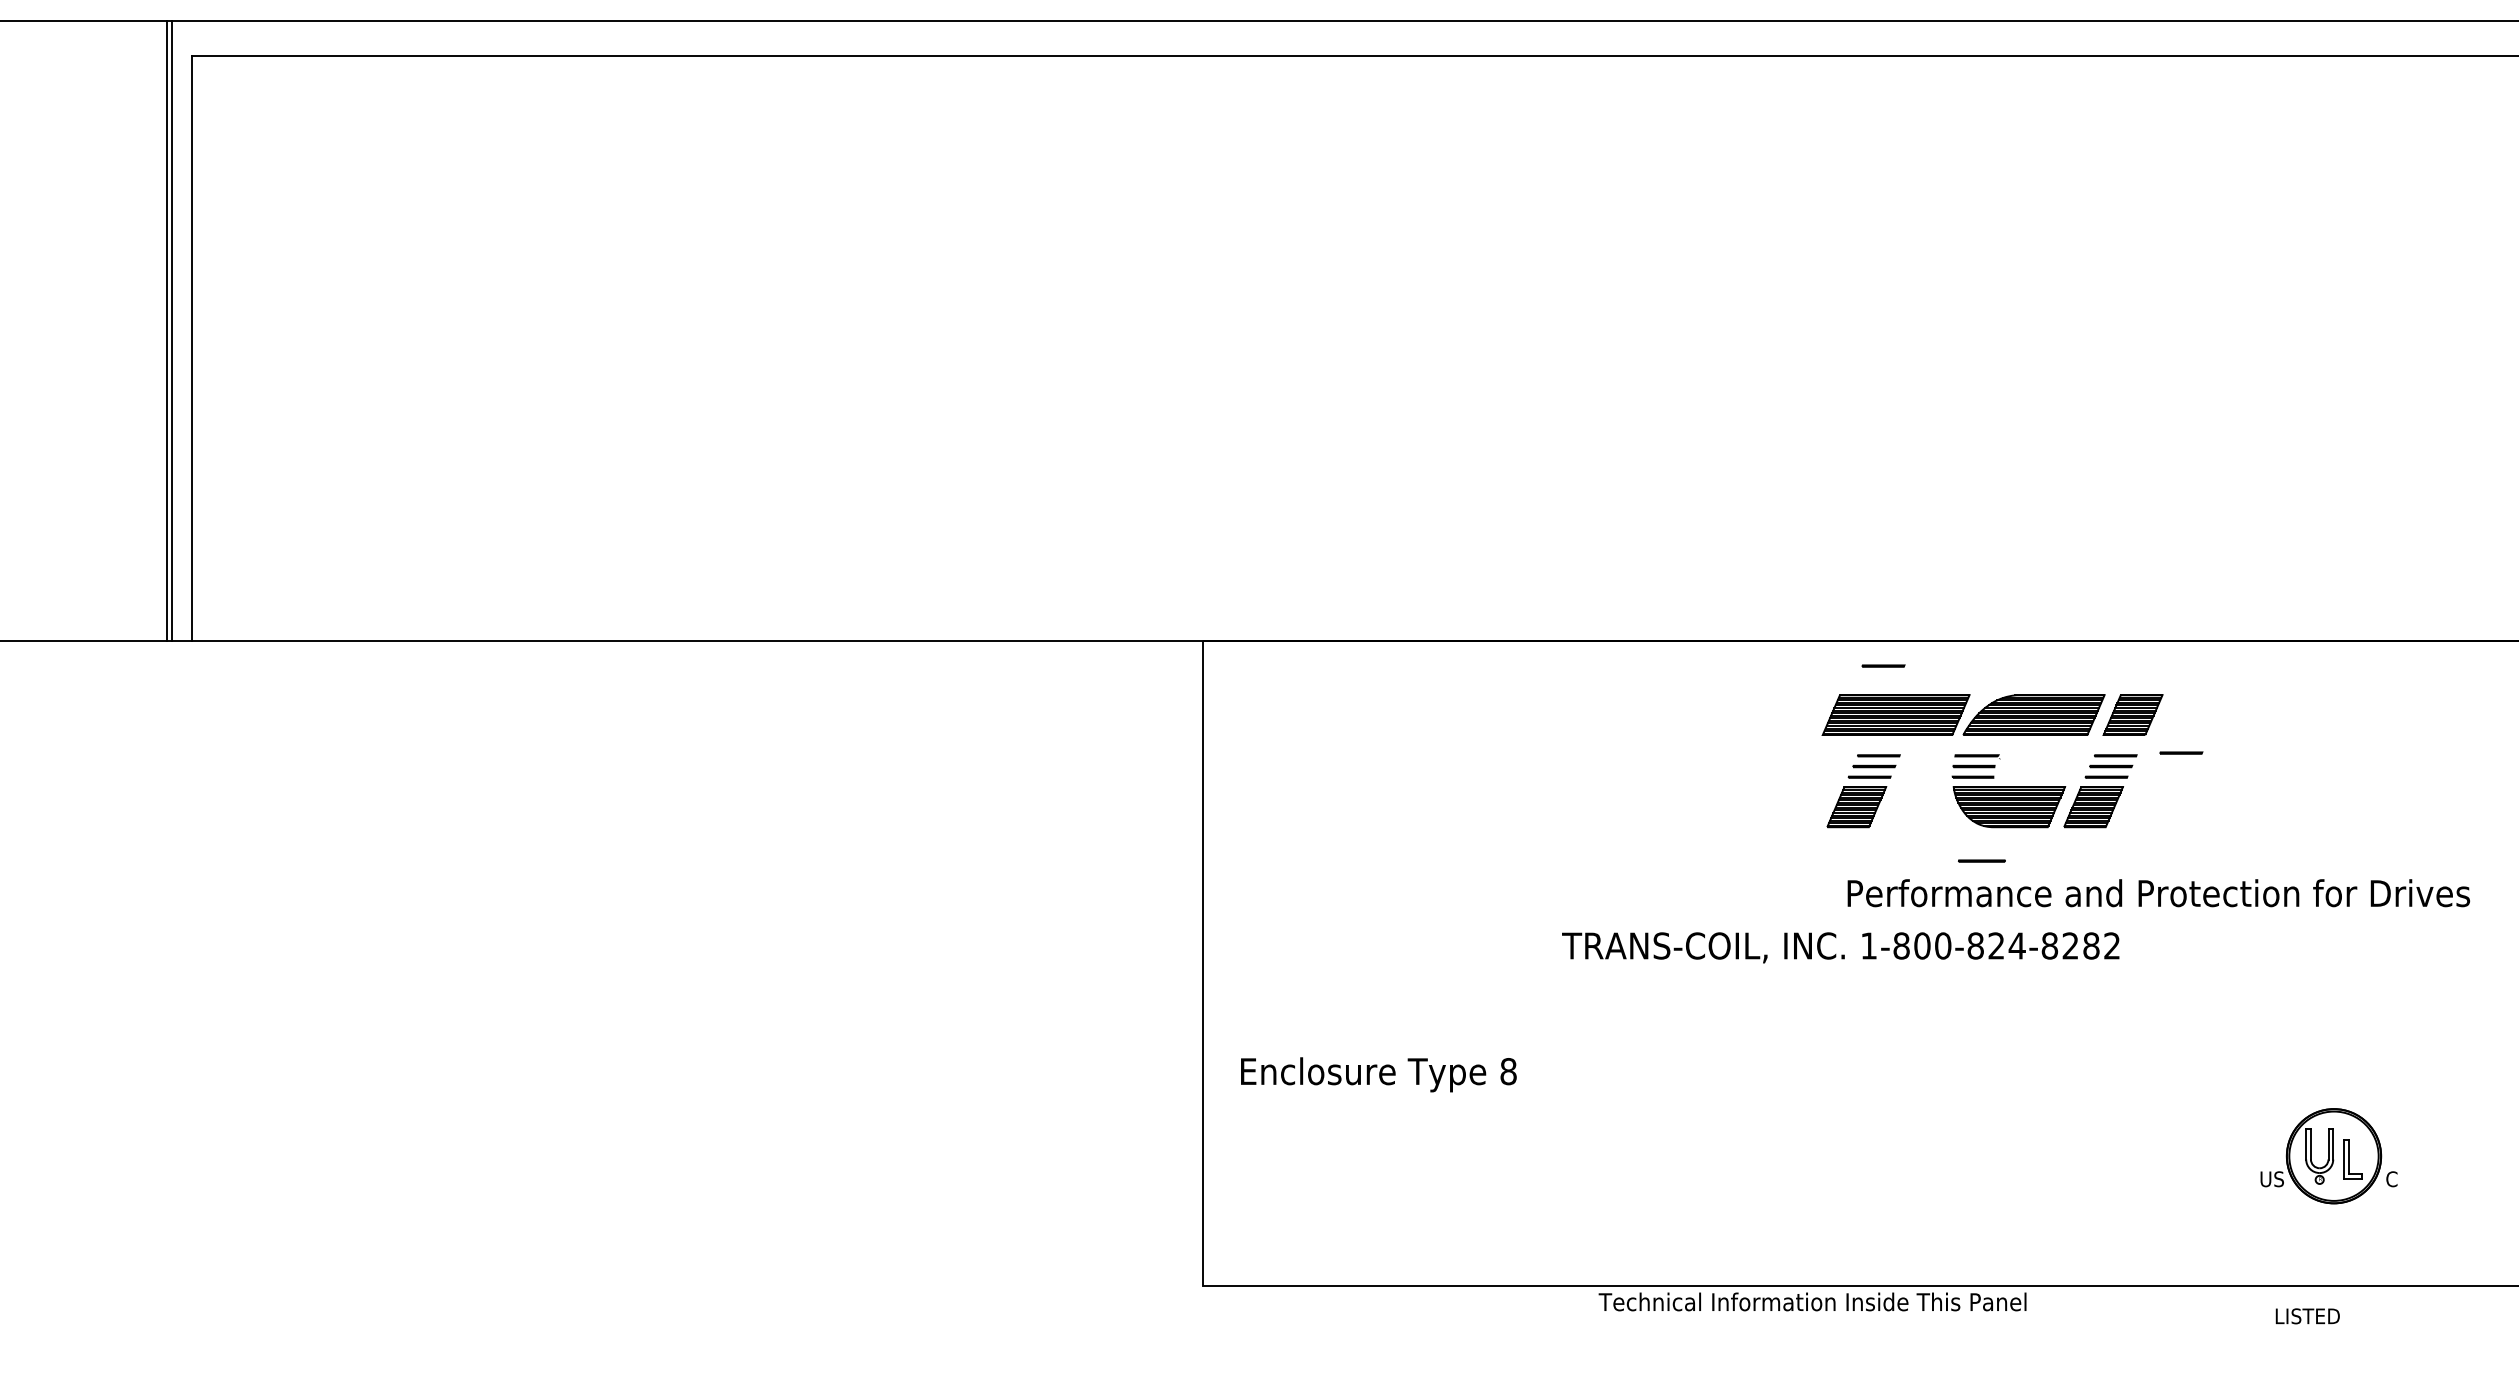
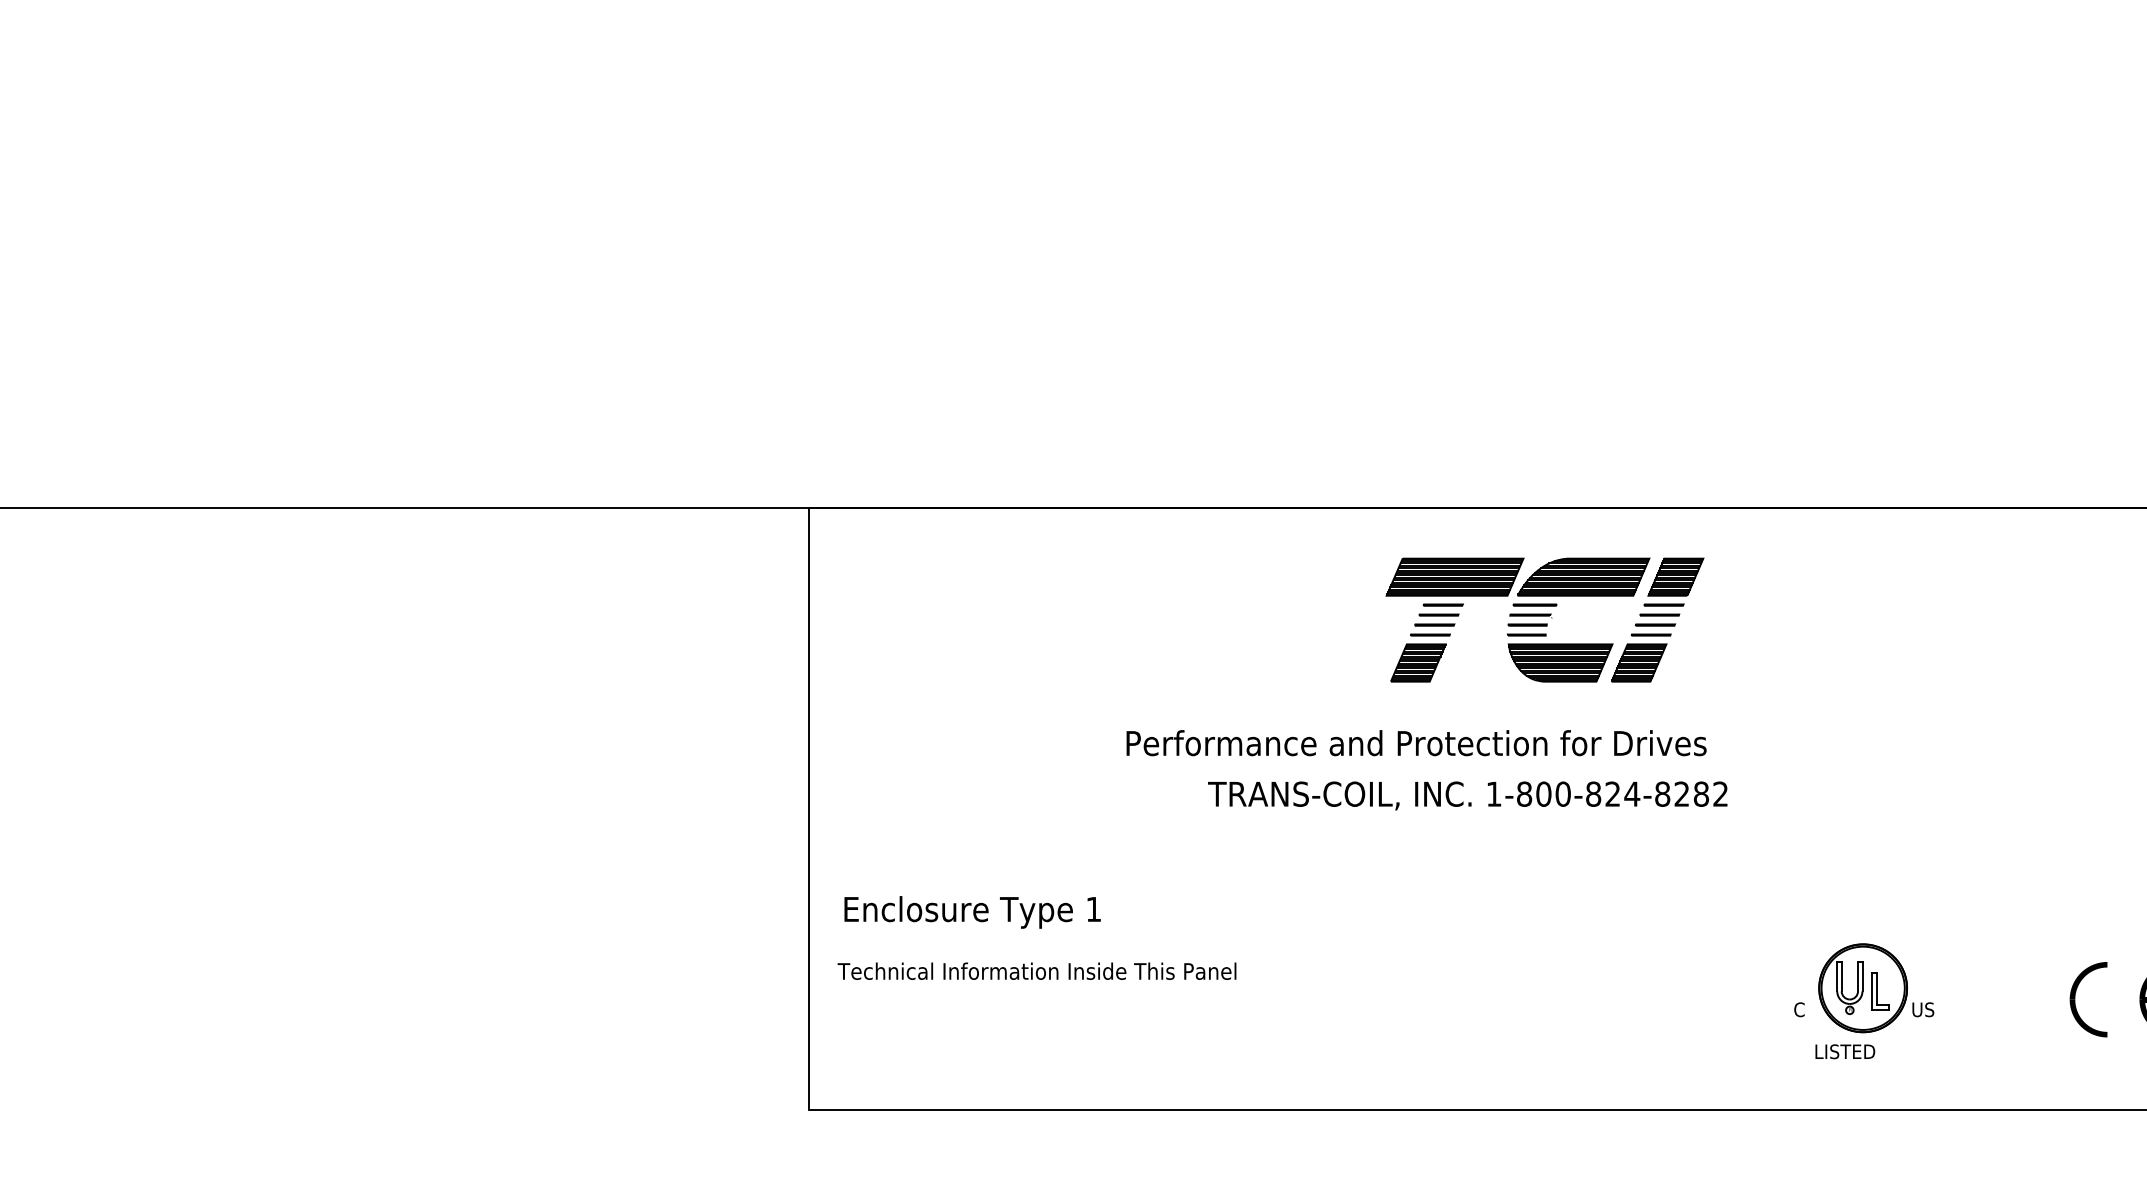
line: (1883, 665) -> (1443, 604), moved
line: (2181, 752) -> (1664, 604), moved
line: (1981, 860) -> (1534, 604), moved
text: (2158, 893) -> (1416, 743), moved
text: (1840, 947) -> (1467, 795), moved
text: (1508, 1071) -> (1093, 909), 8 -> 1
text: (2271, 1179) -> (1804, 1009), US -> C
text: (2398, 1179) -> (1923, 1009), C -> US
text: (1812, 1301) -> (1036, 970), moved
text: (2307, 1316) -> (1844, 1051), moved

